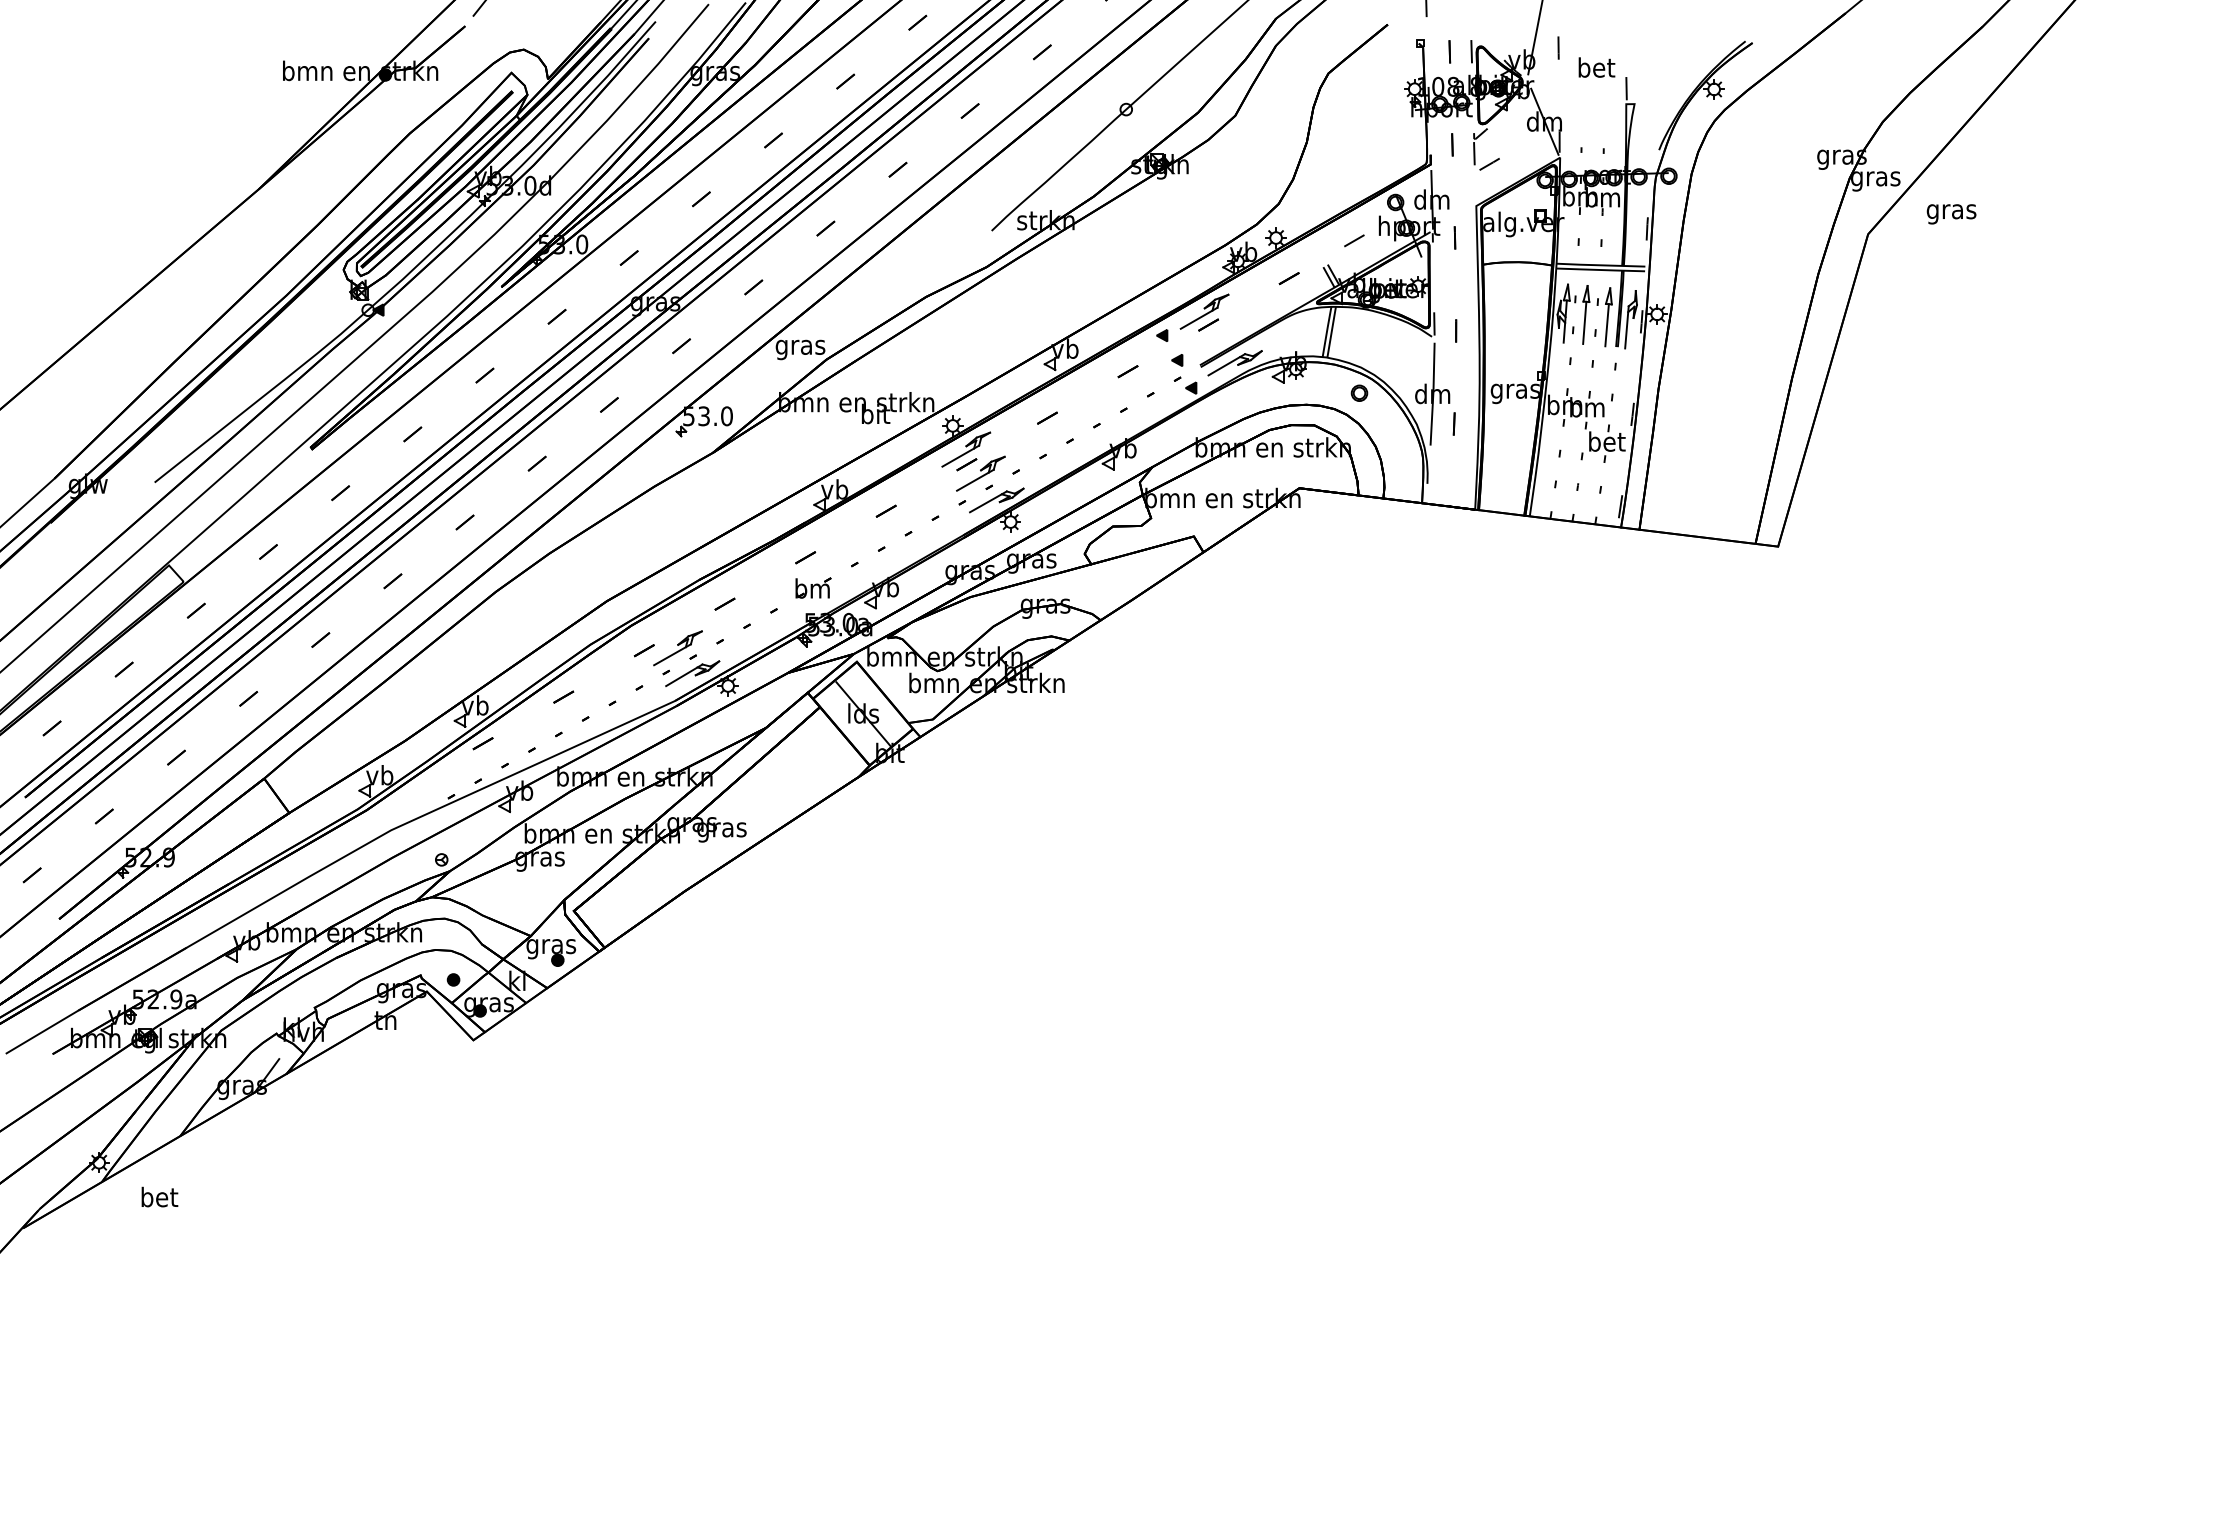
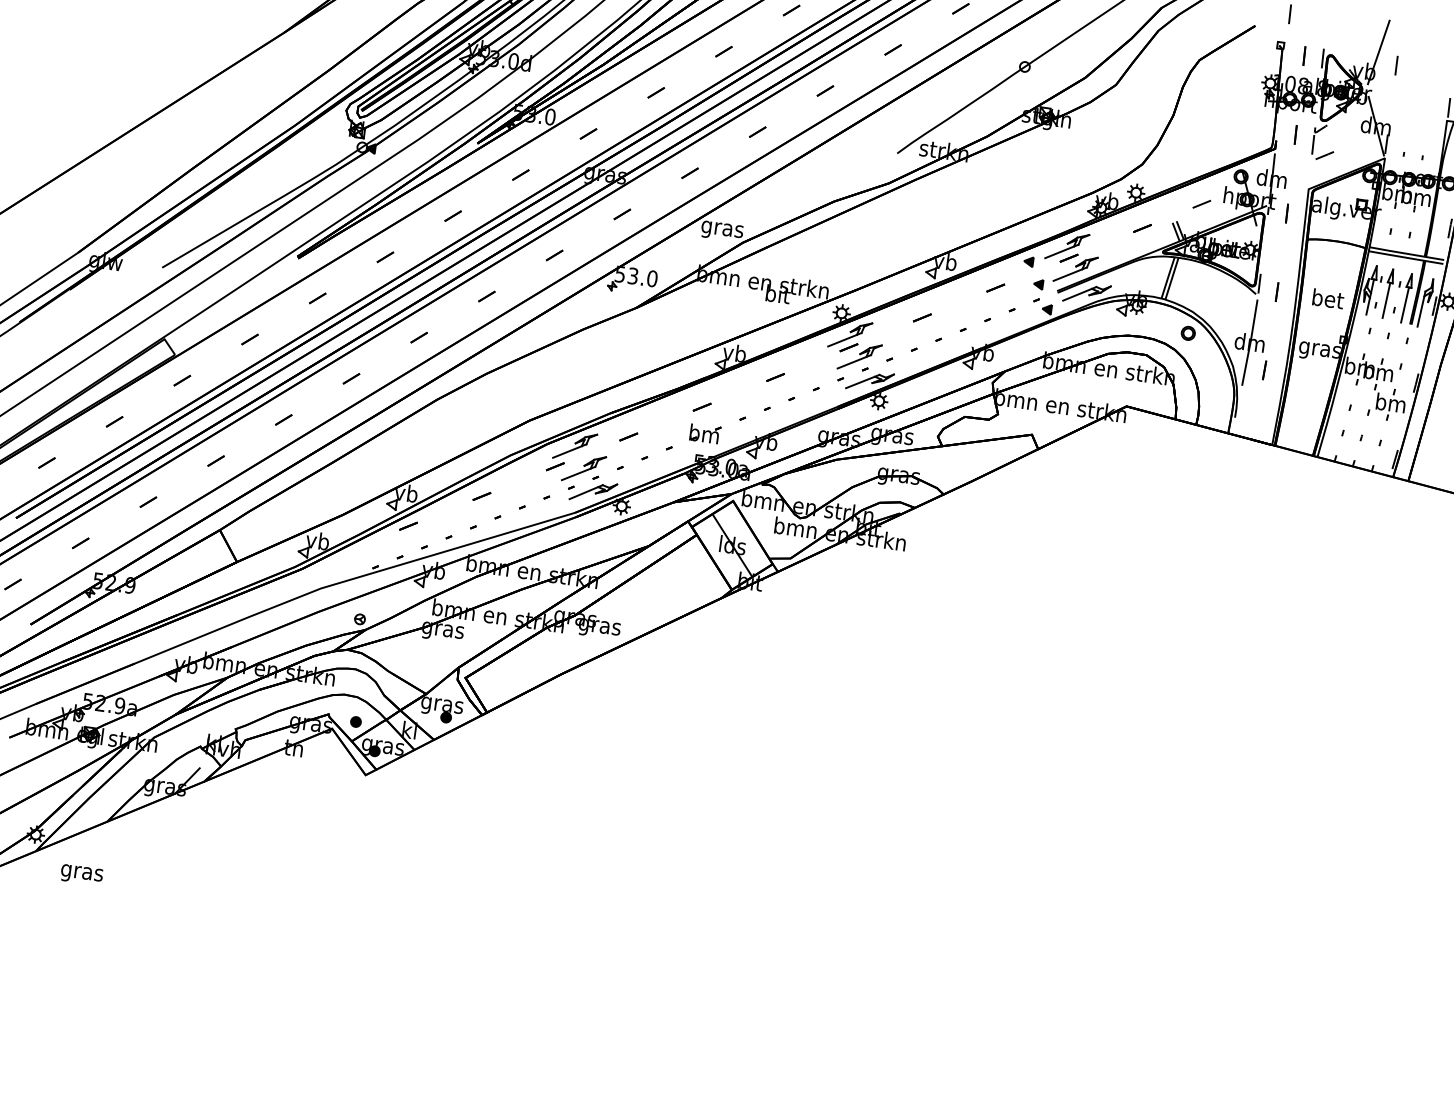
text: (1596, 67) -> (1328, 298), moved
part: (1217, 336) -> (1075, 268), added
text: (1607, 441) -> (1391, 403), bet -> bm
part: (663, 623) -> (574, 446), added
text: (158, 1199) -> (81, 872), bet -> gras

